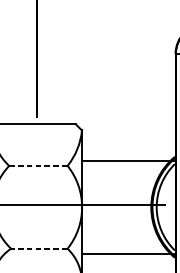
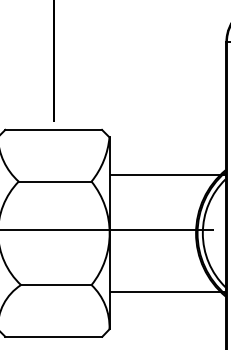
line: (37, 165) -> (54, 181), dashed -> solid
line: (38, 249) -> (55, 285), dashed -> solid

